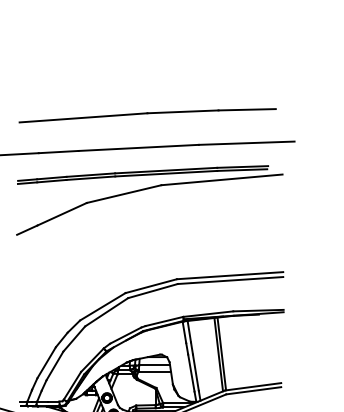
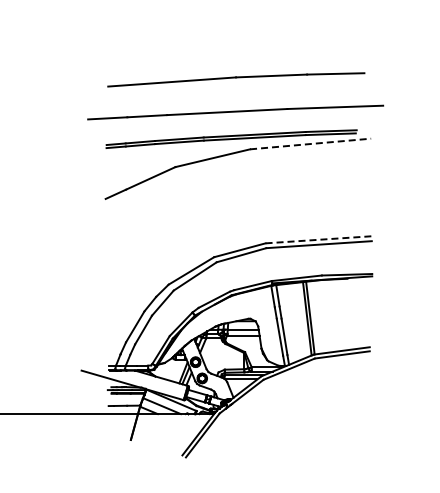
line: (221, 180) -> (310, 144), solid -> dashed
line: (230, 275) -> (319, 239), solid -> dashed

